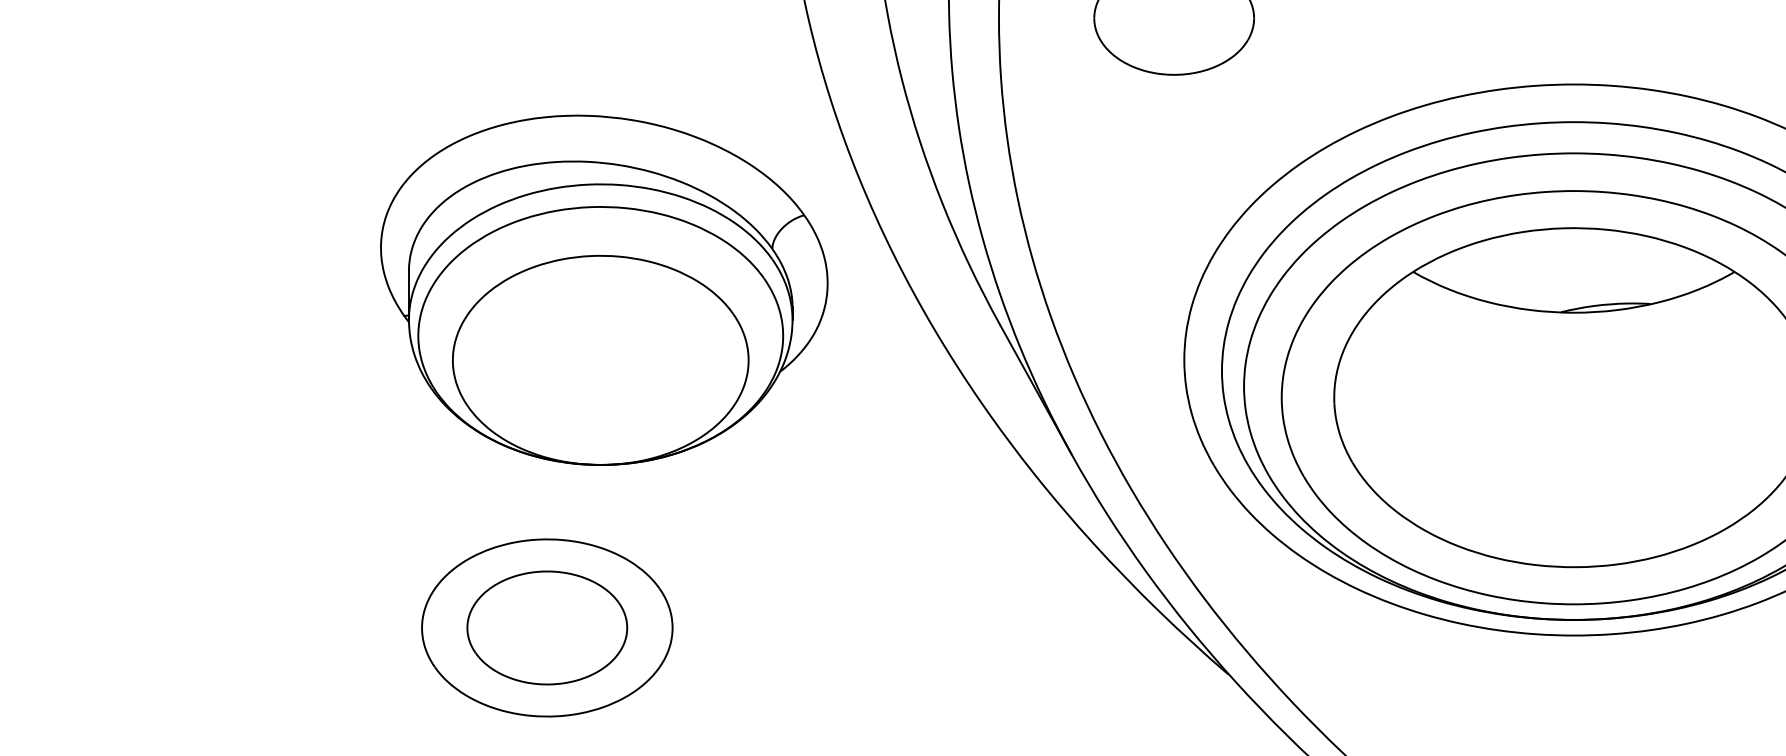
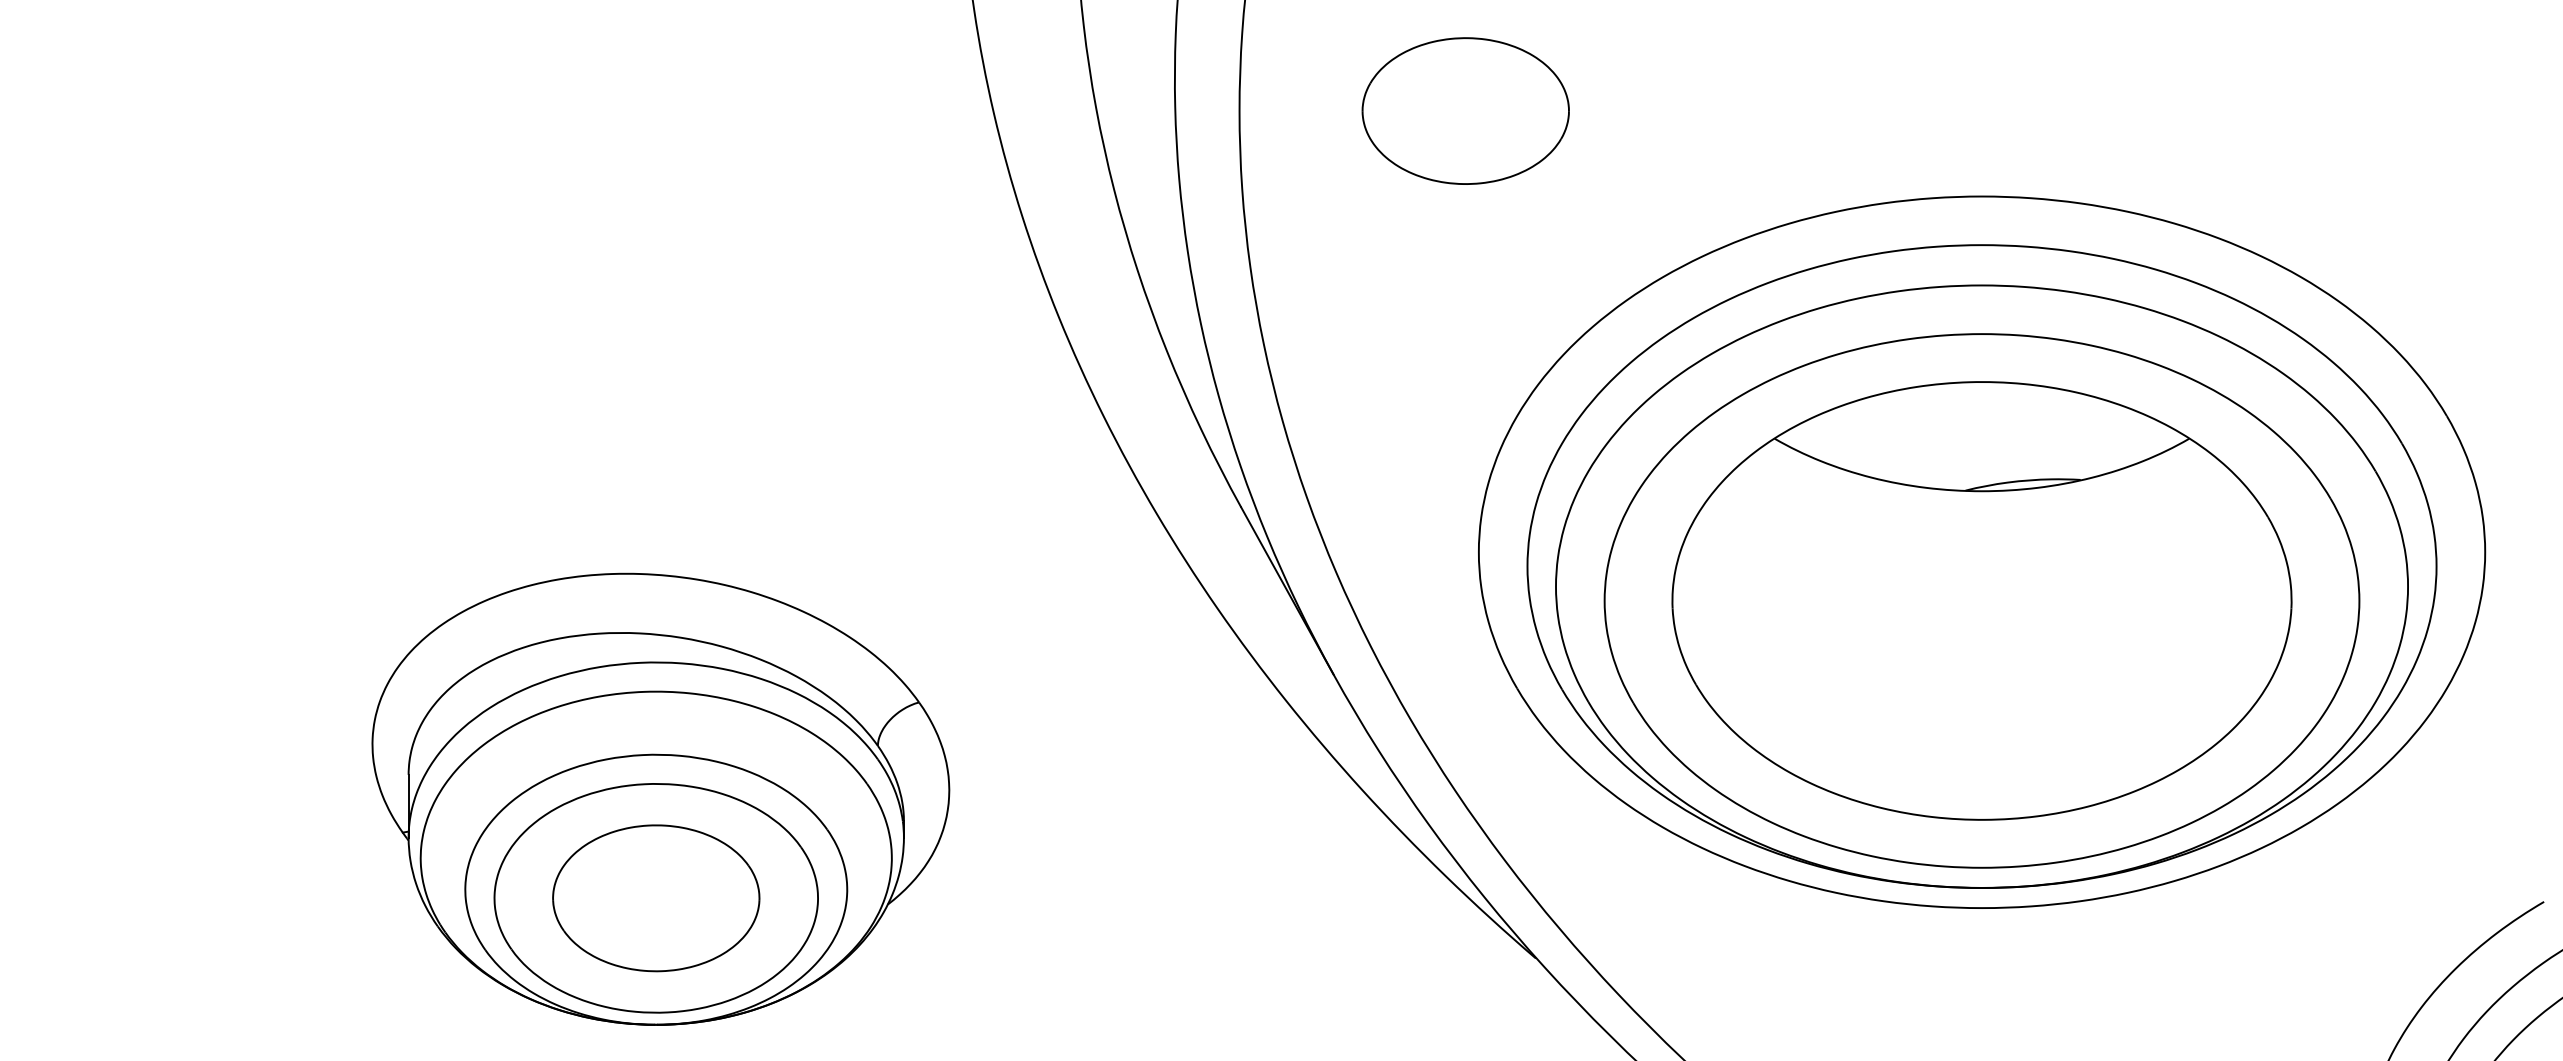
part: (604, 289) -> (660, 798), moved

